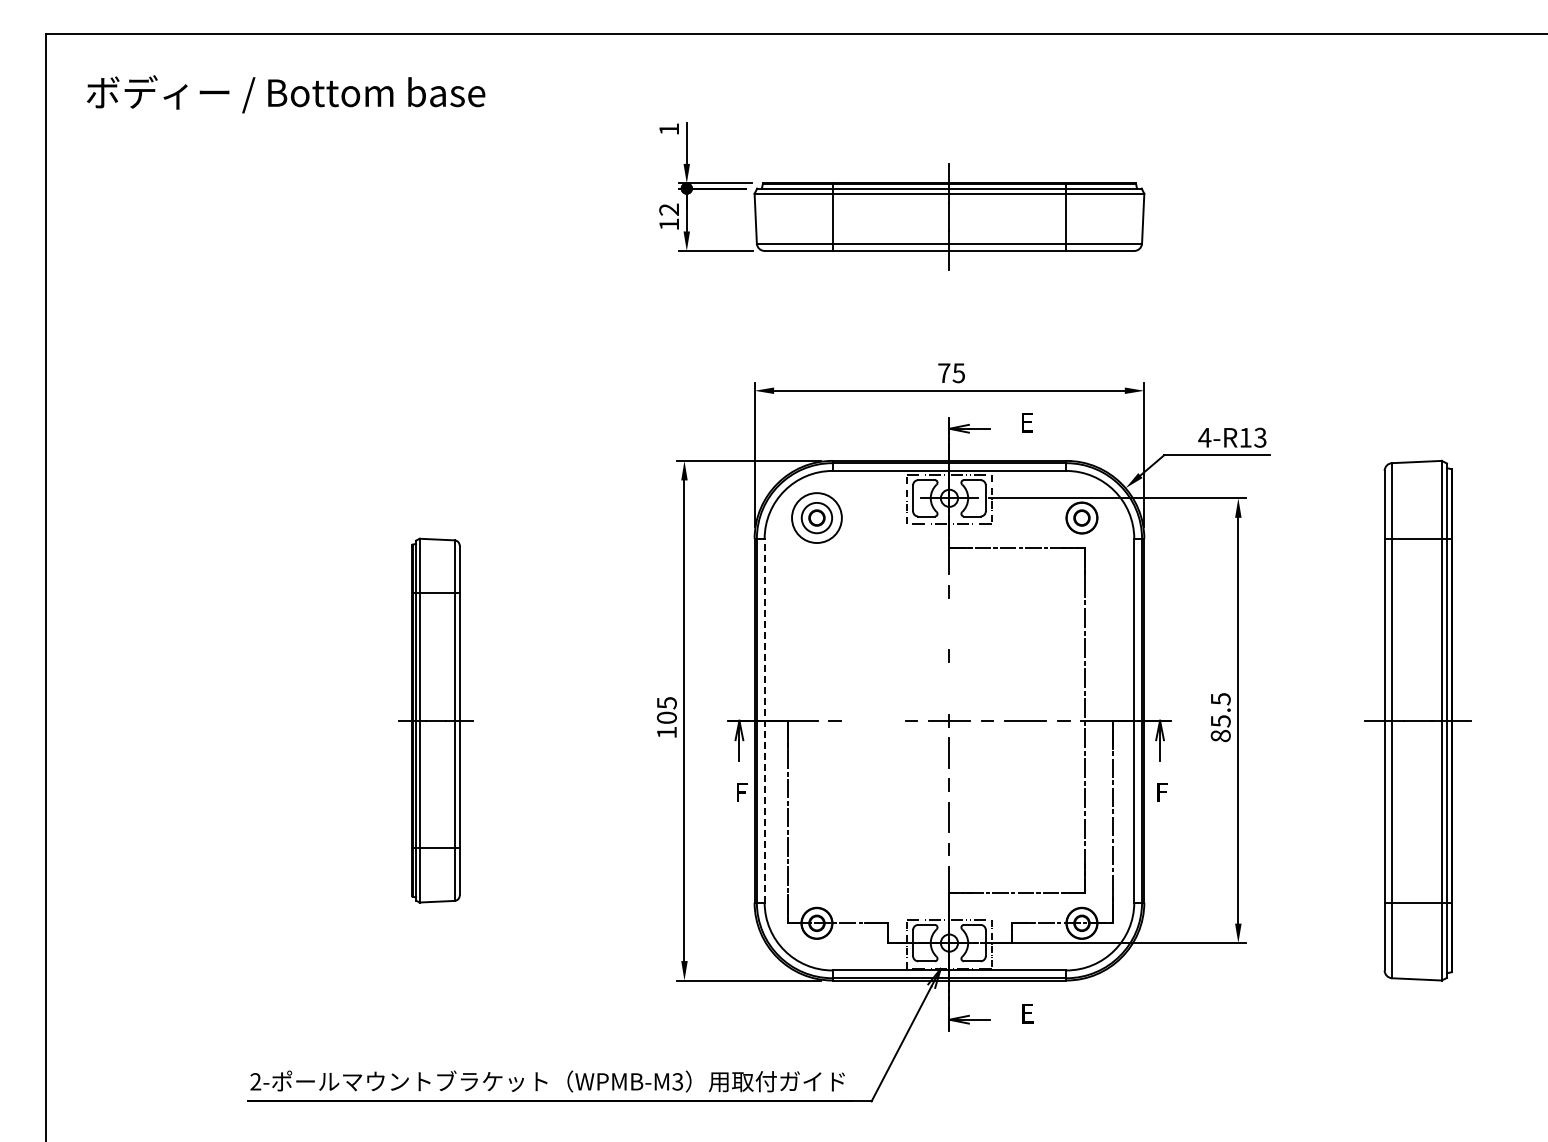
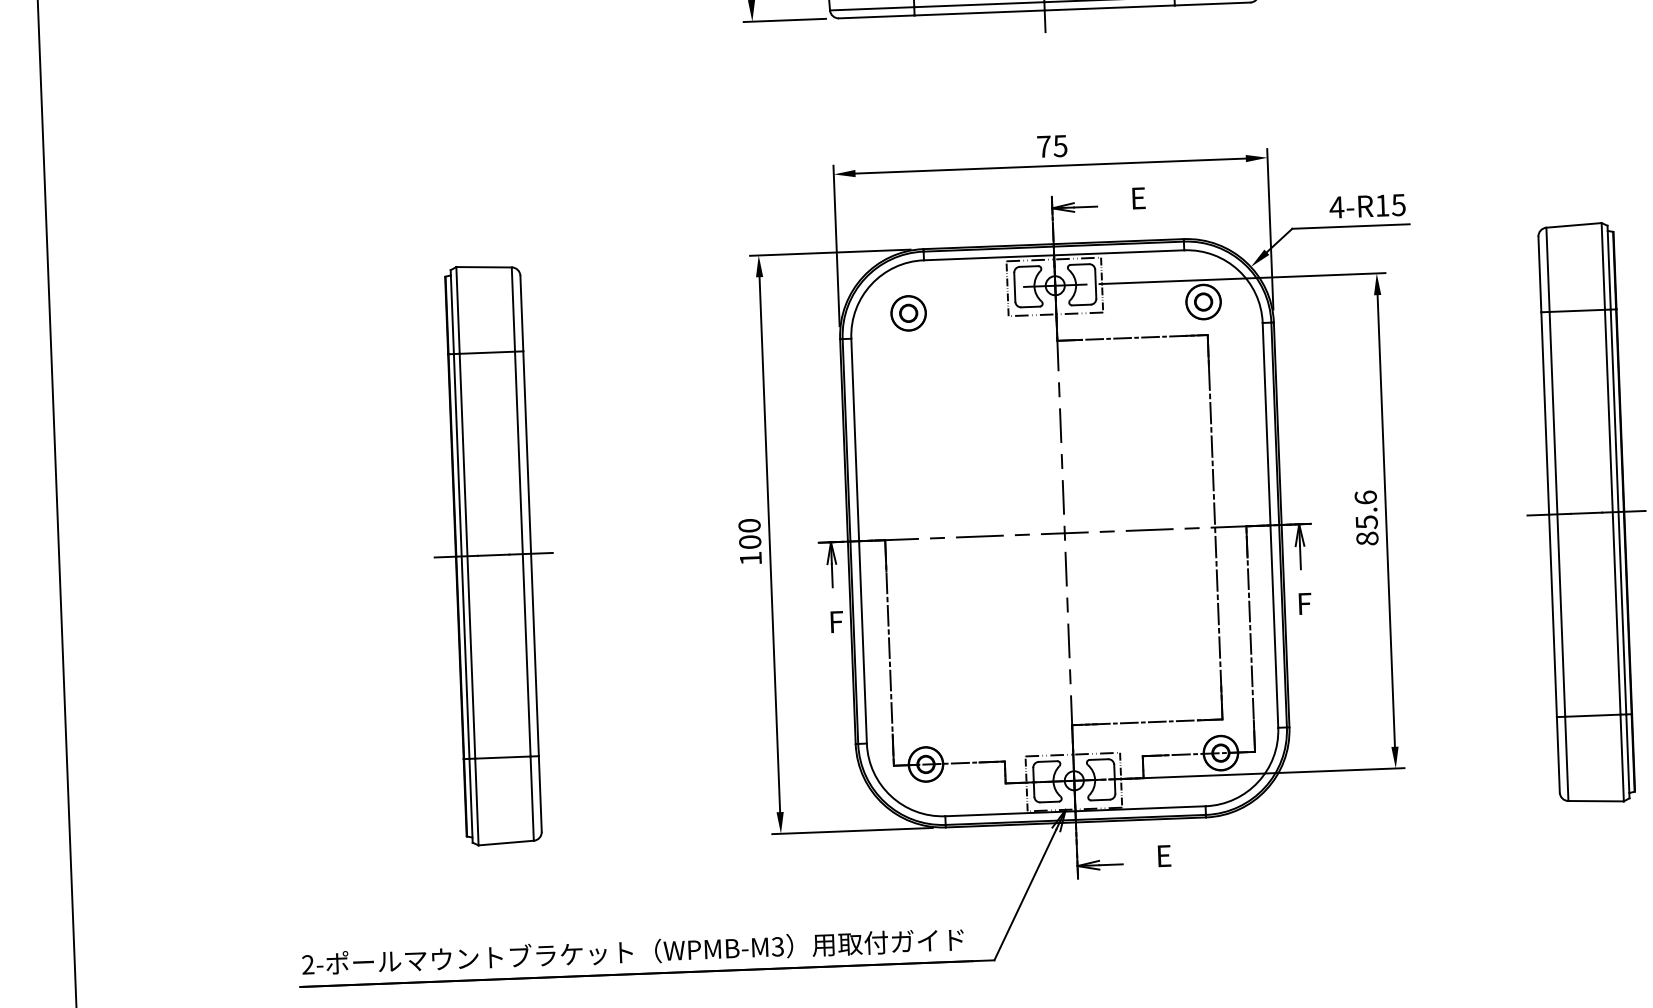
text: (1260, 437) -> (1398, 204), 4-R13 -> 4-R15
circle: (816, 517) -> (908, 312), size x0.62
line: (948, 623) -> (1059, 425), added
line: (949, 688) -> (1063, 497), added
text: (1220, 698) -> (1365, 496), 85.5 -> 85.6
text: (666, 703) -> (749, 526), 105 -> 100
part: (435, 720) -> (492, 555), size x1.43
line: (764, 720) -> (858, 540), dashed -> solid
line: (872, 720) -> (979, 536), added

